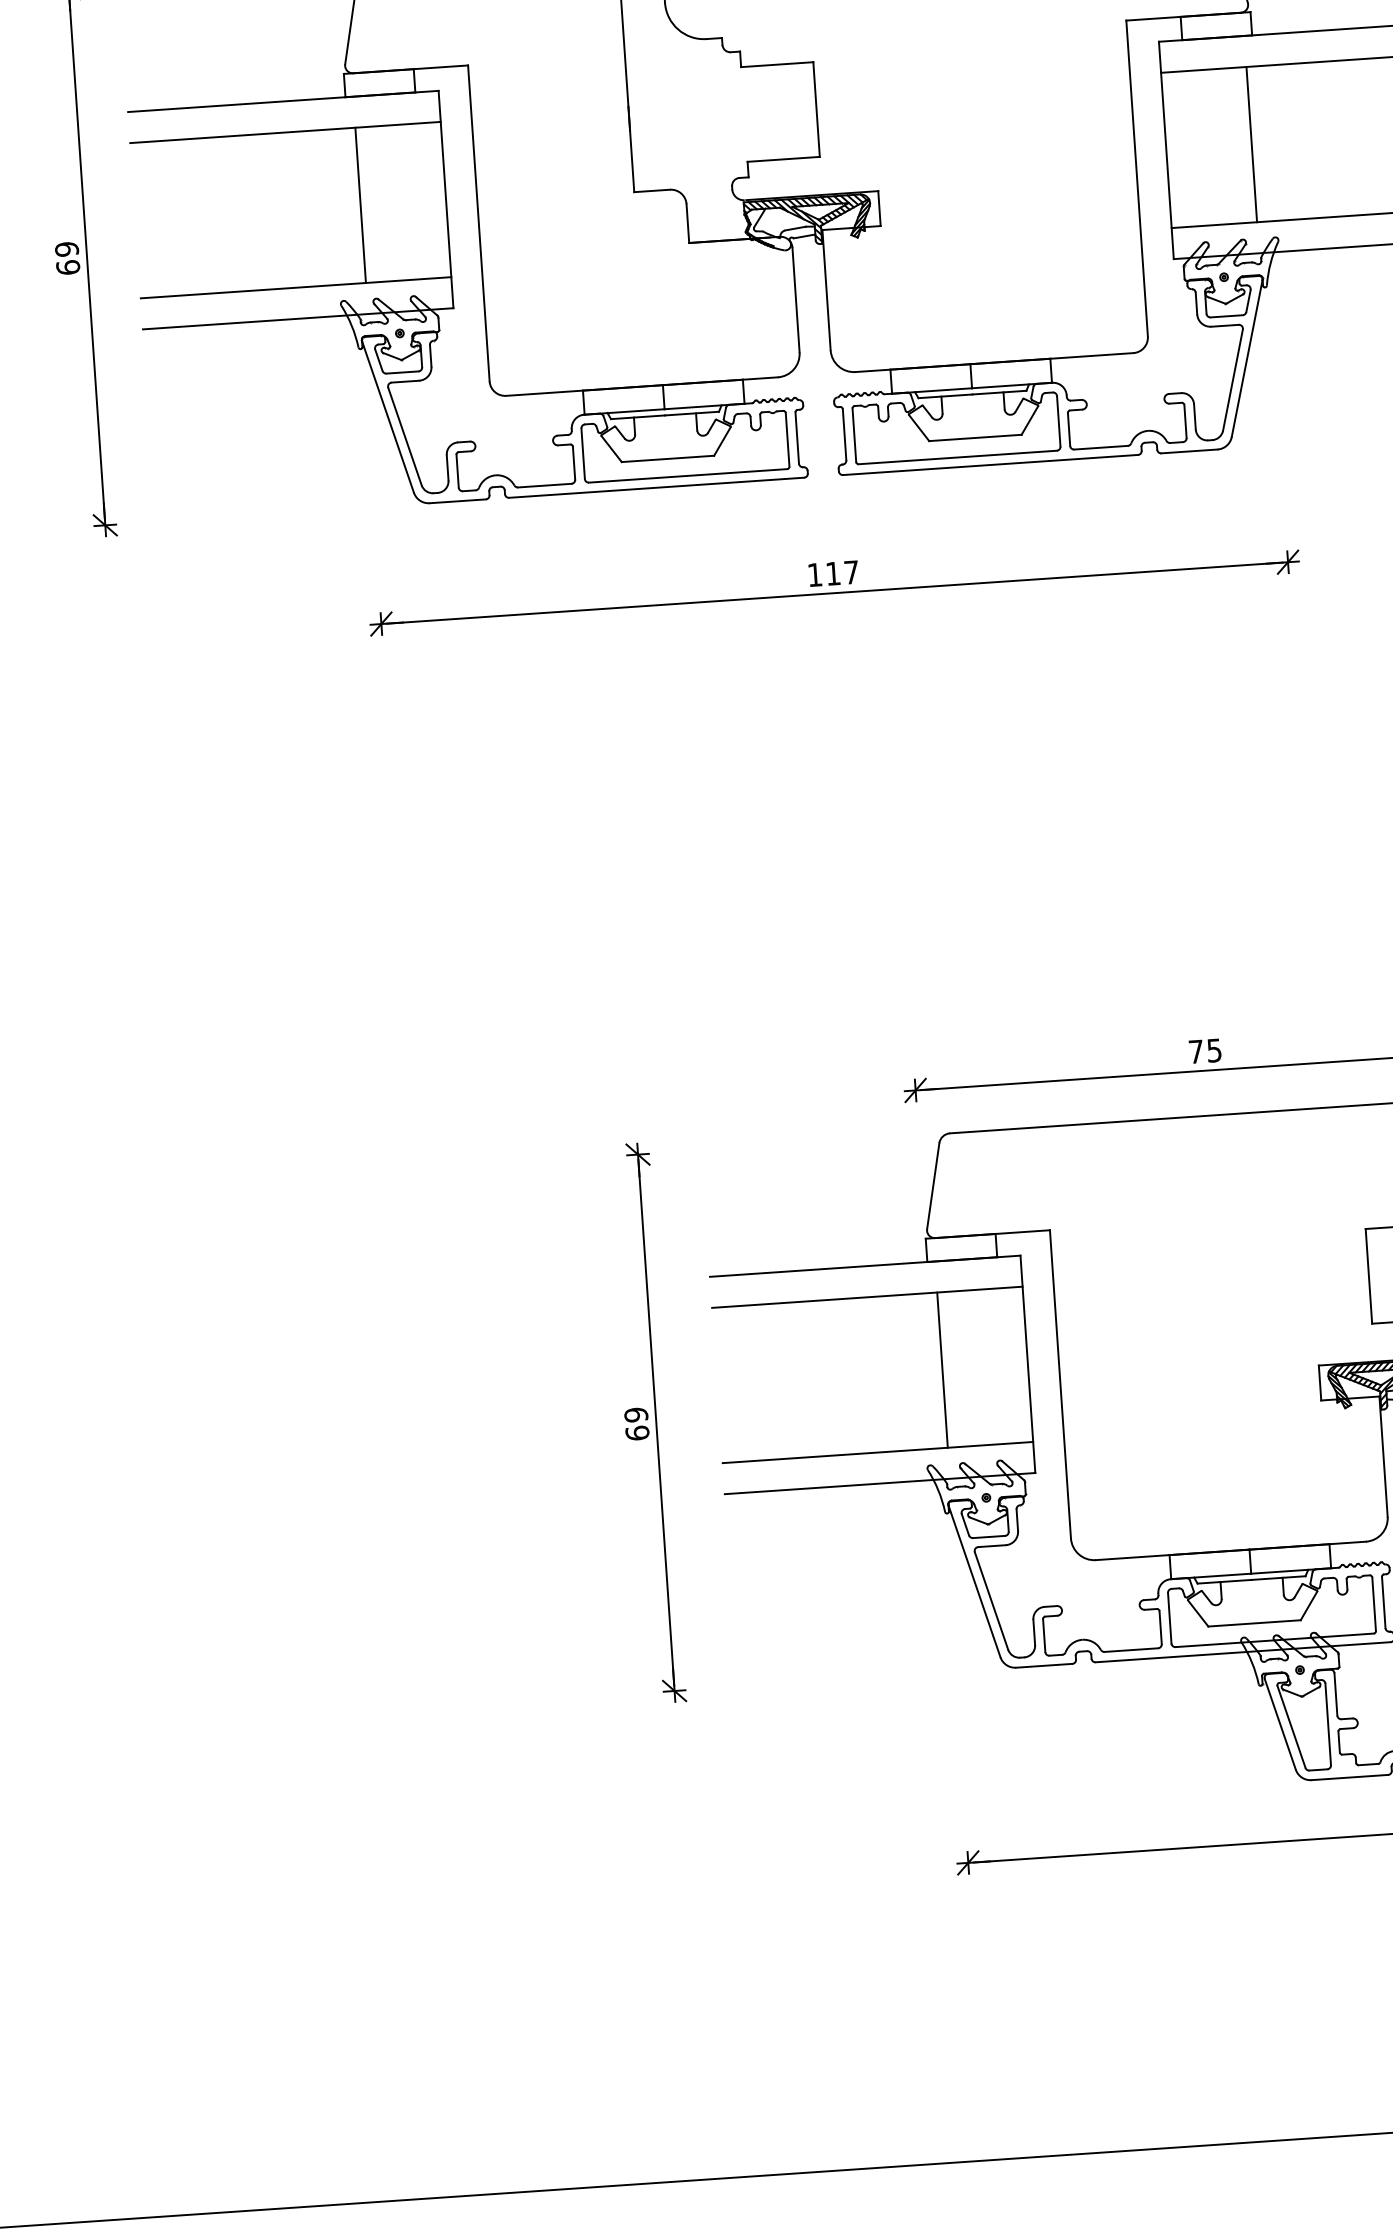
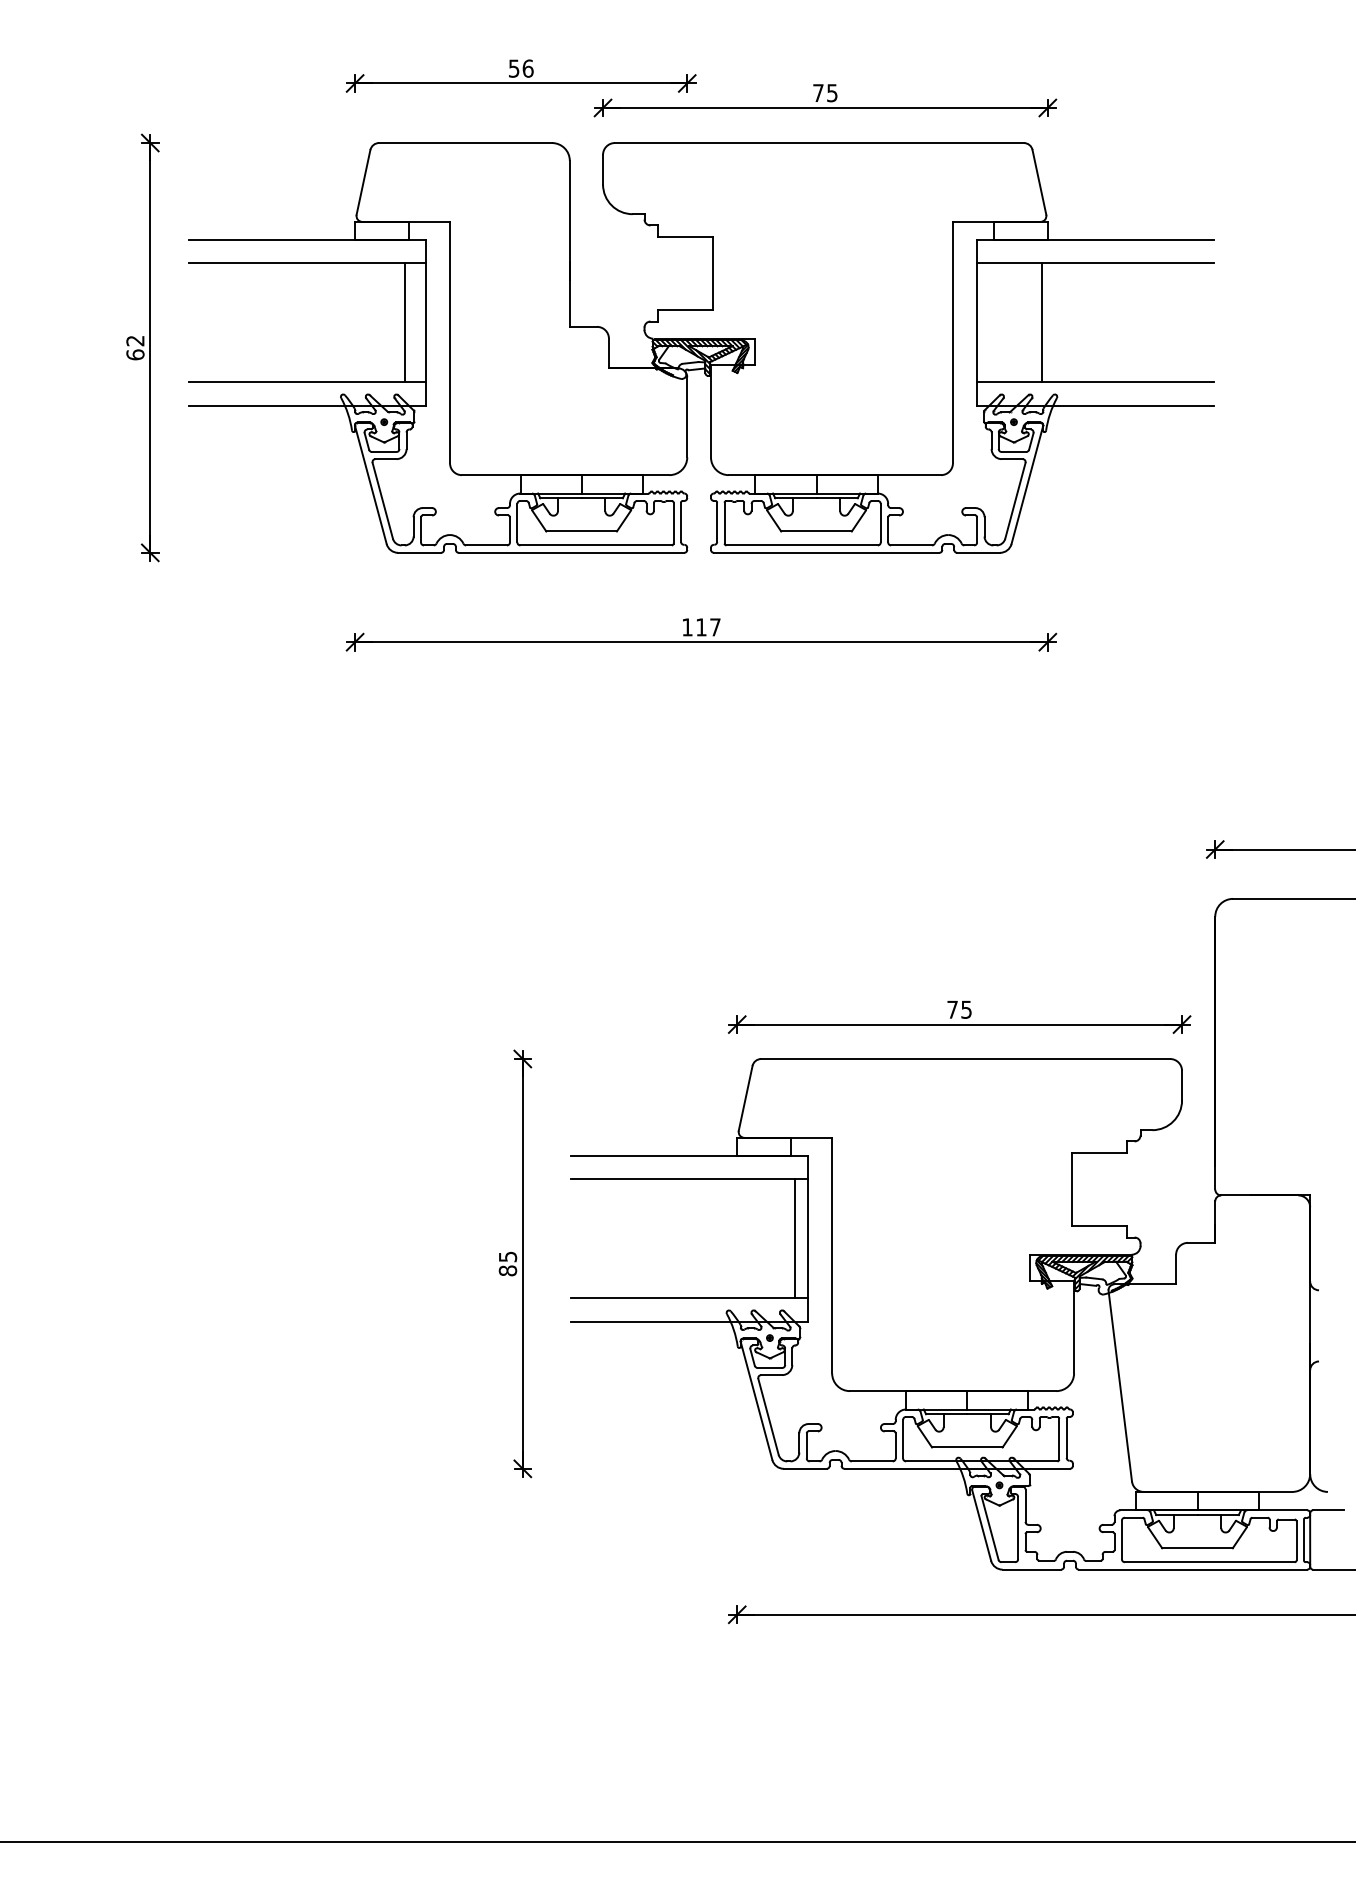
line: (361, 205) -> (405, 322), moved
text: (66, 248) -> (135, 340), 69 -> 62
line: (942, 1369) -> (795, 1238), moved
text: (636, 1423) -> (507, 1263), 69 -> 85

